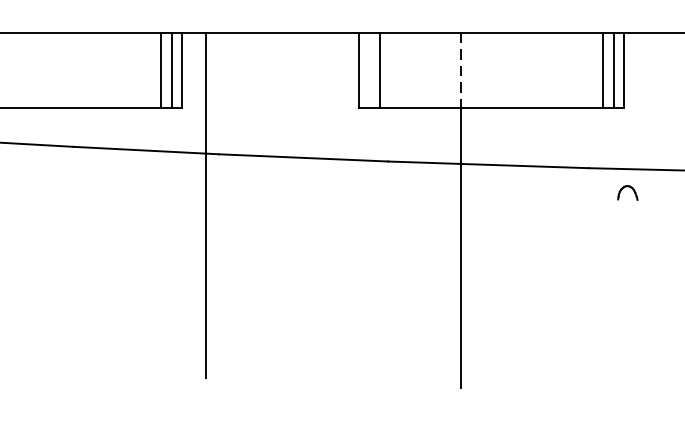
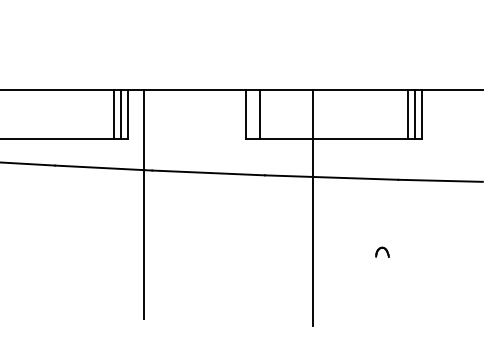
line: (461, 70) -> (313, 114), dashed -> solid
part: (627, 191) -> (382, 251), moved

